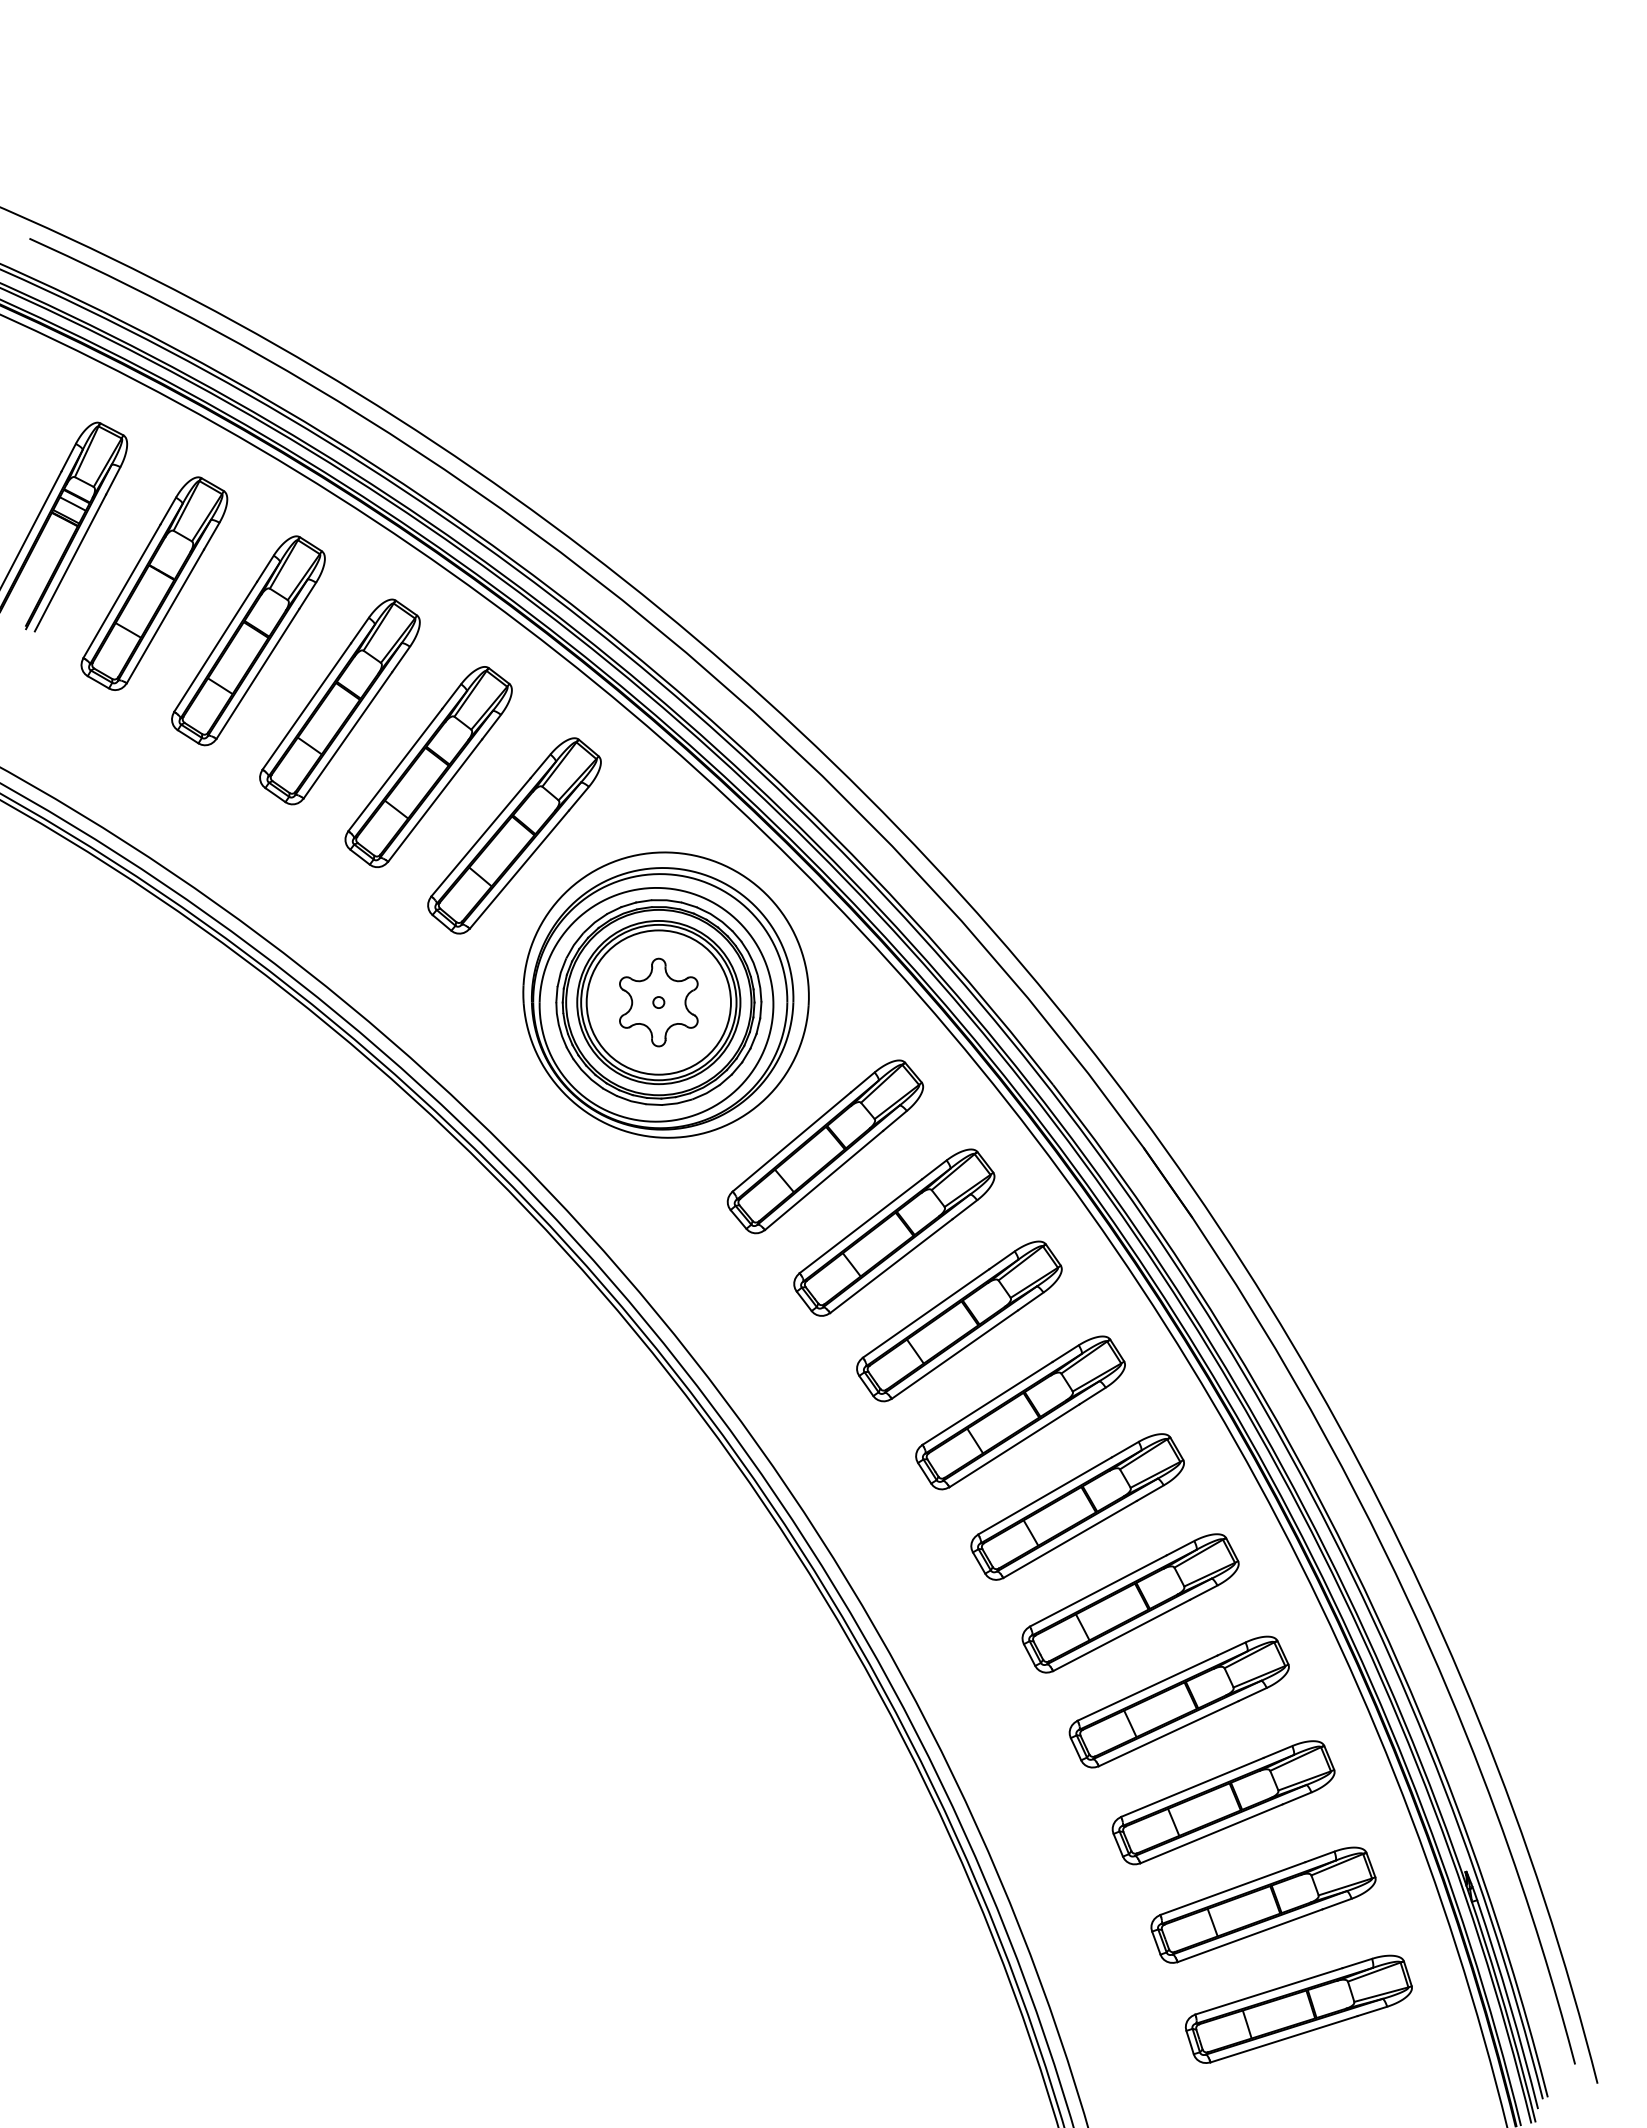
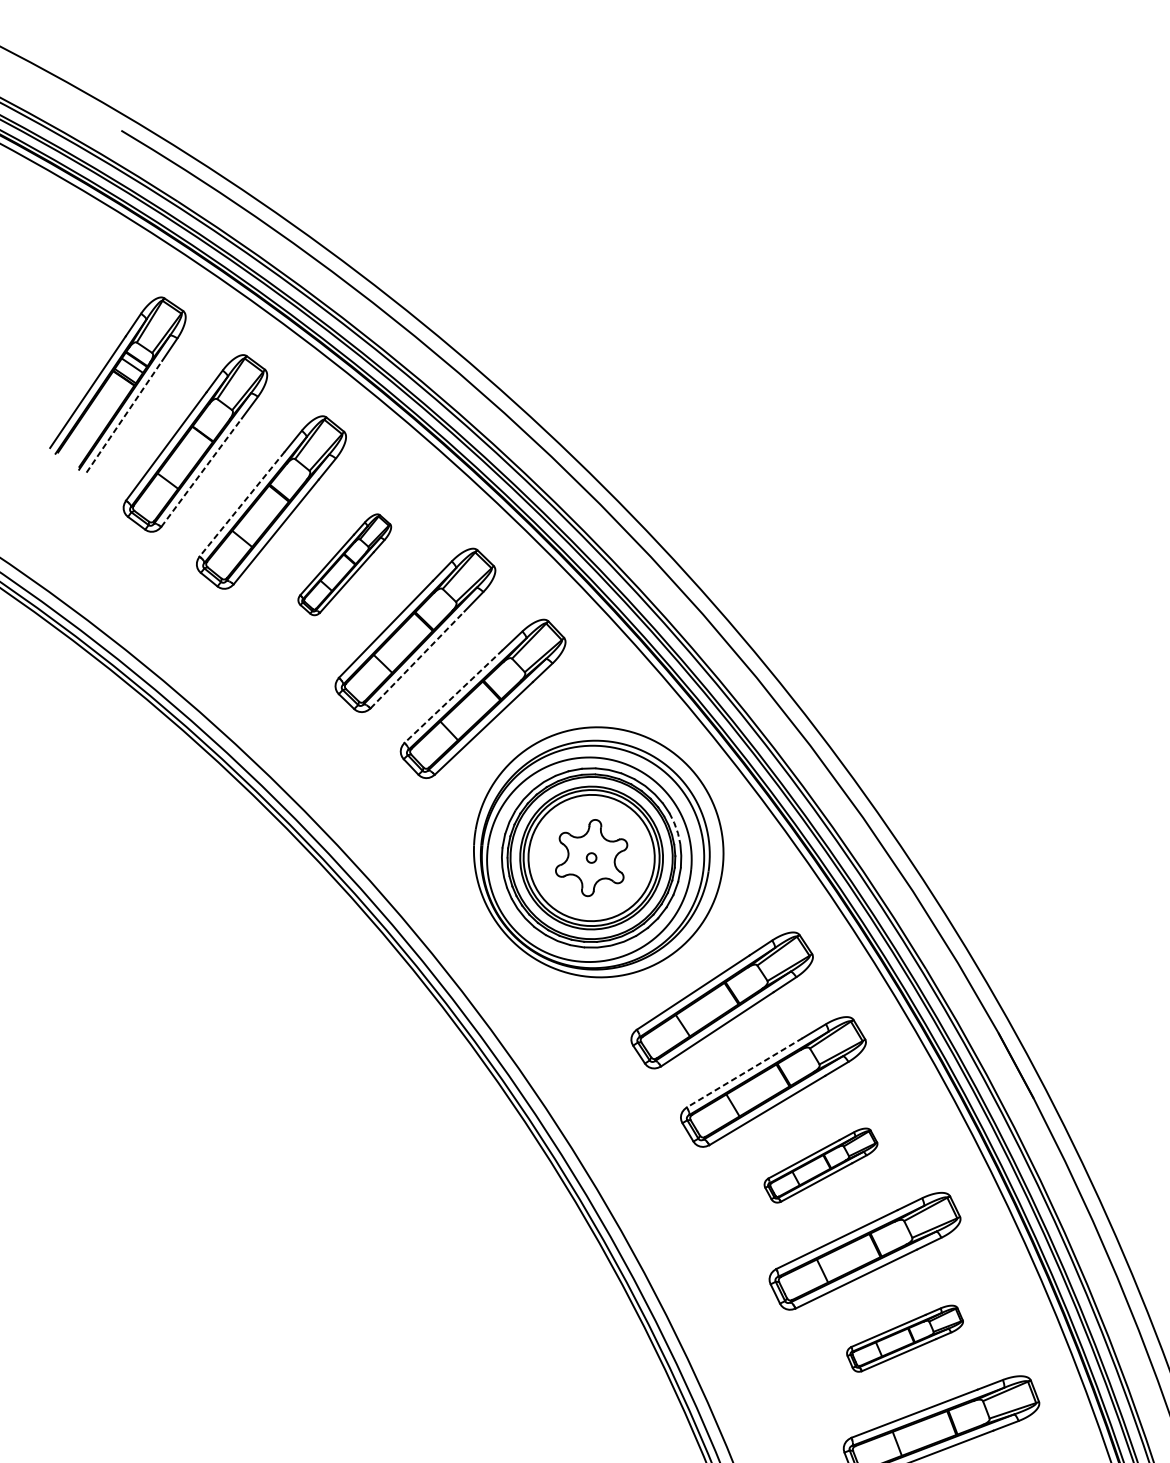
line: (70, 562) -> (124, 416), solid -> dashed
line: (165, 615) -> (201, 471), solid -> dashed
line: (215, 647) -> (241, 504), solid -> dashed
part: (339, 701) -> (344, 564), size x0.6
line: (435, 800) -> (417, 659), solid -> dashed
line: (480, 837) -> (453, 696), solid -> dashed
line: (751, 957) -> (676, 828), solid -> dashed
line: (860, 1226) -> (744, 1072), solid -> dashed
part: (959, 1321) -> (820, 1165), size x0.6
part: (1077, 1506) -> (904, 1338), size x0.6

